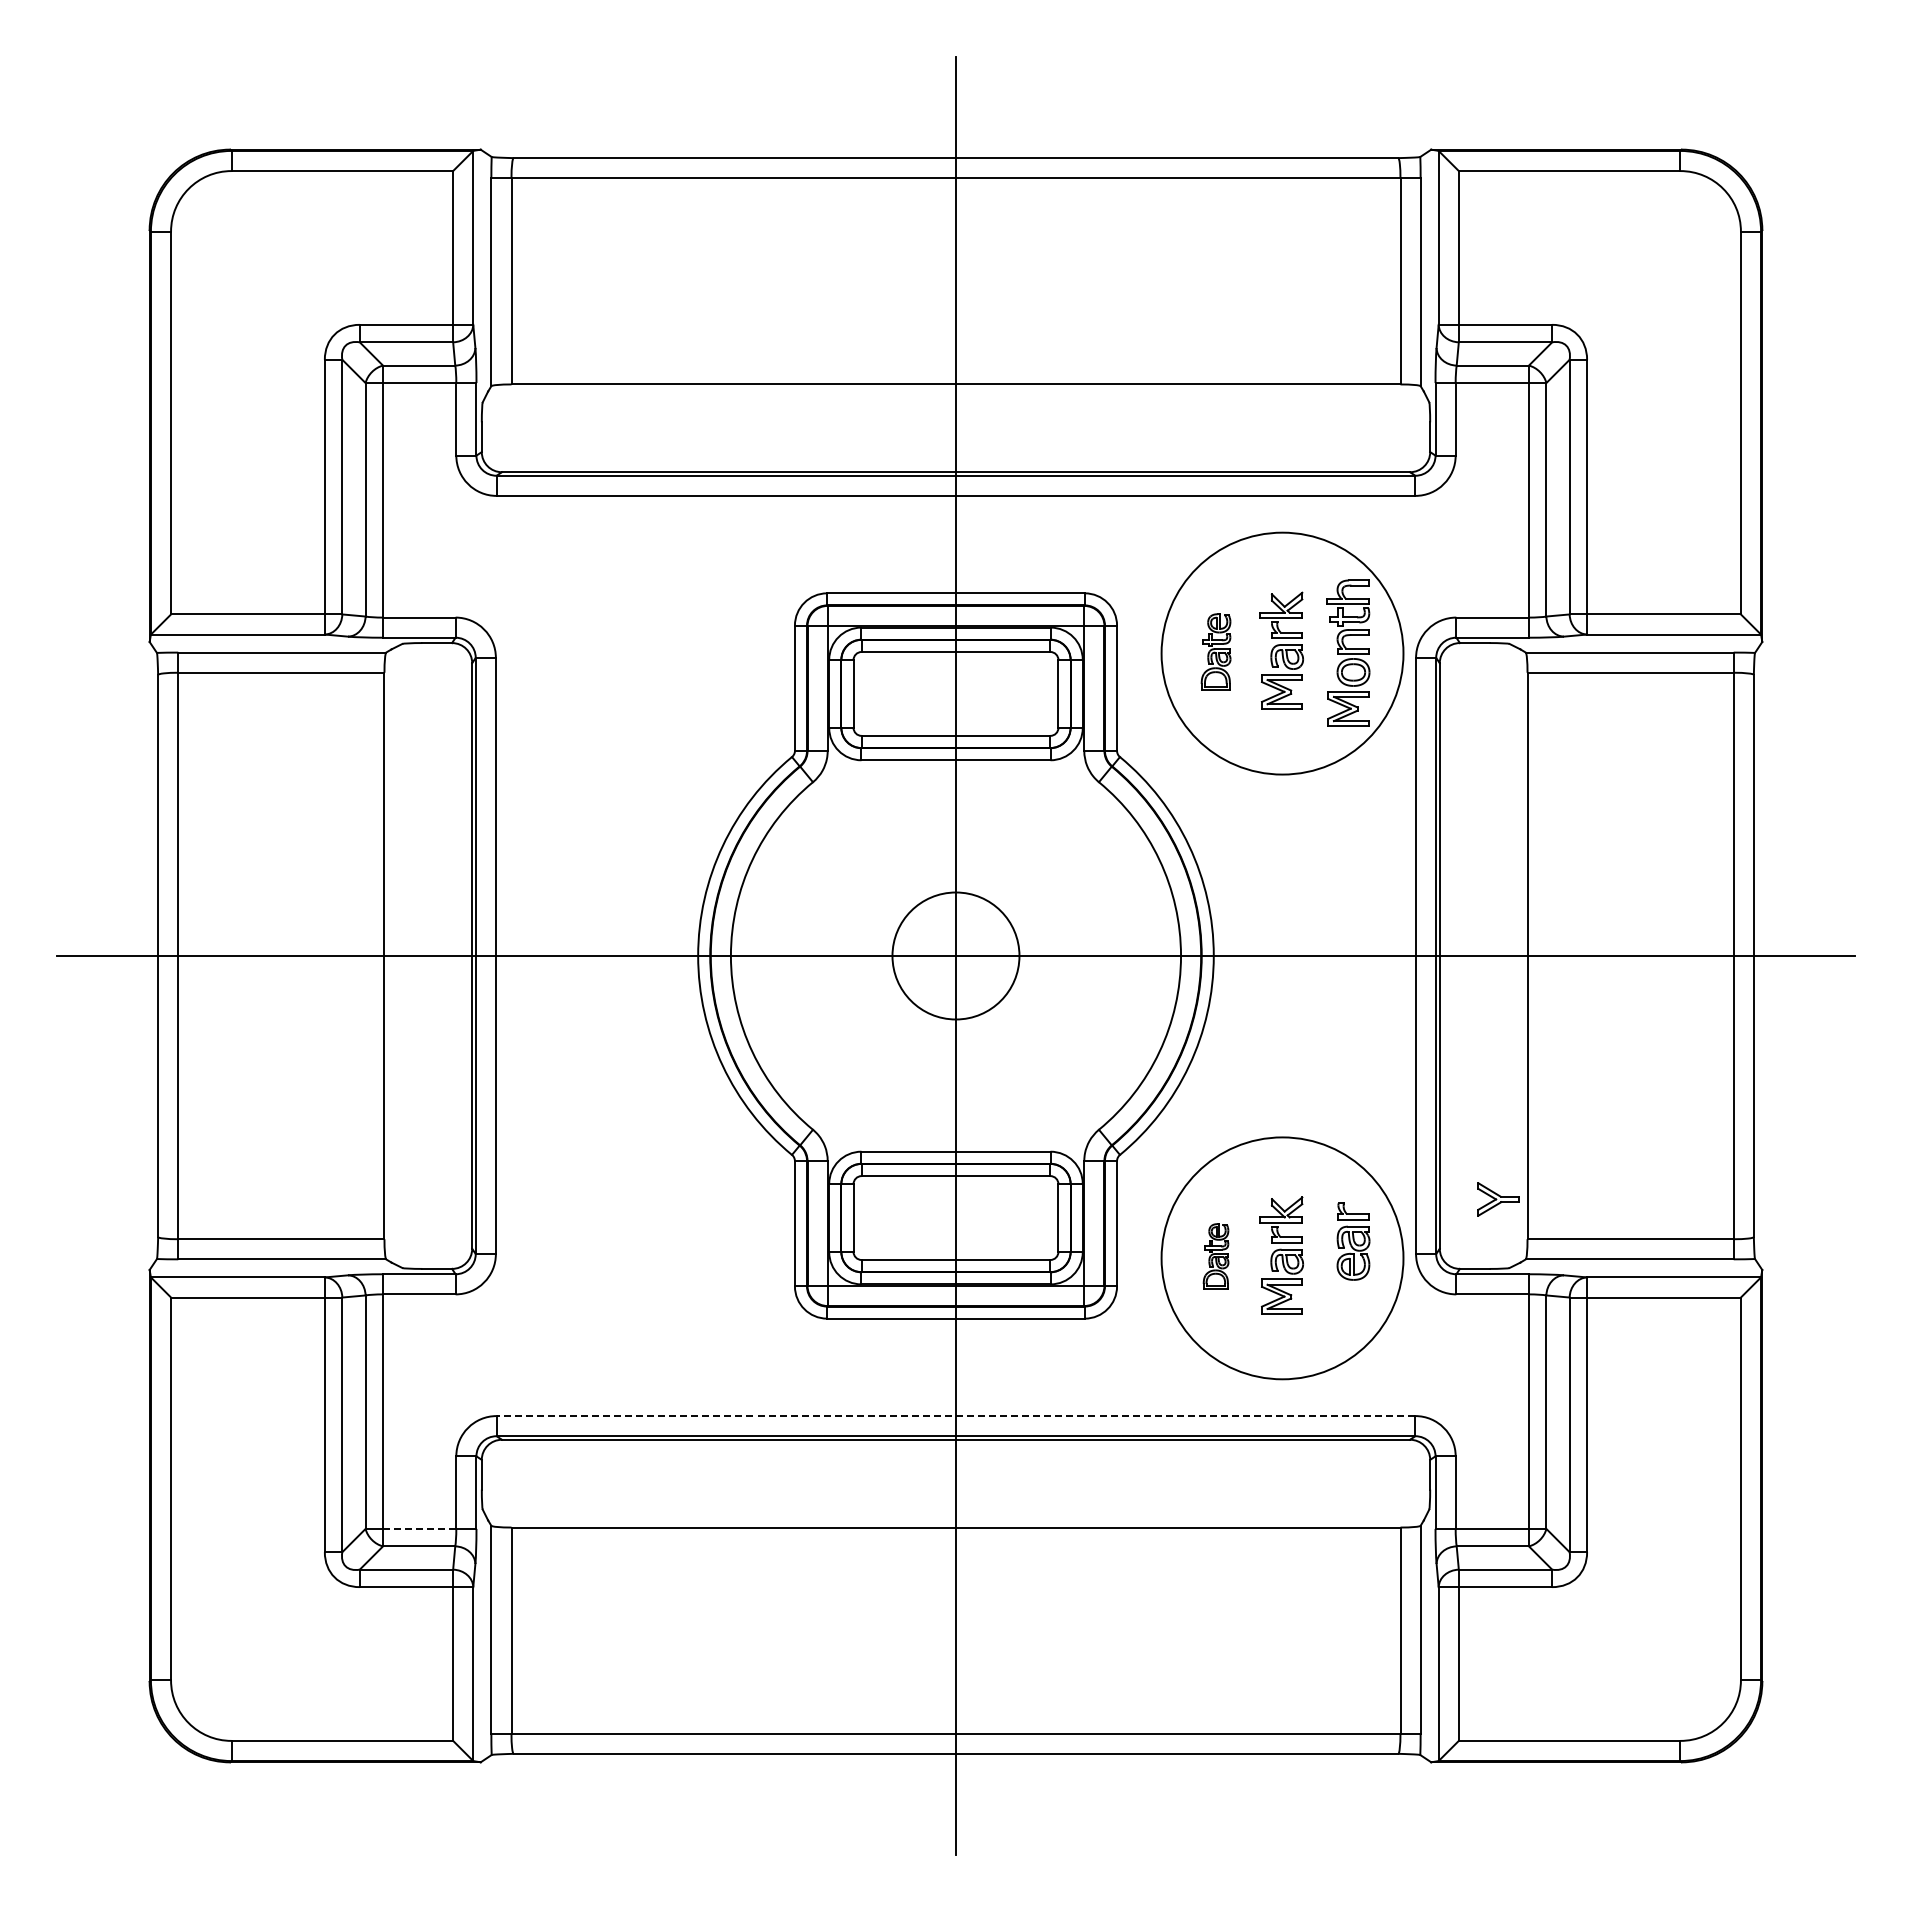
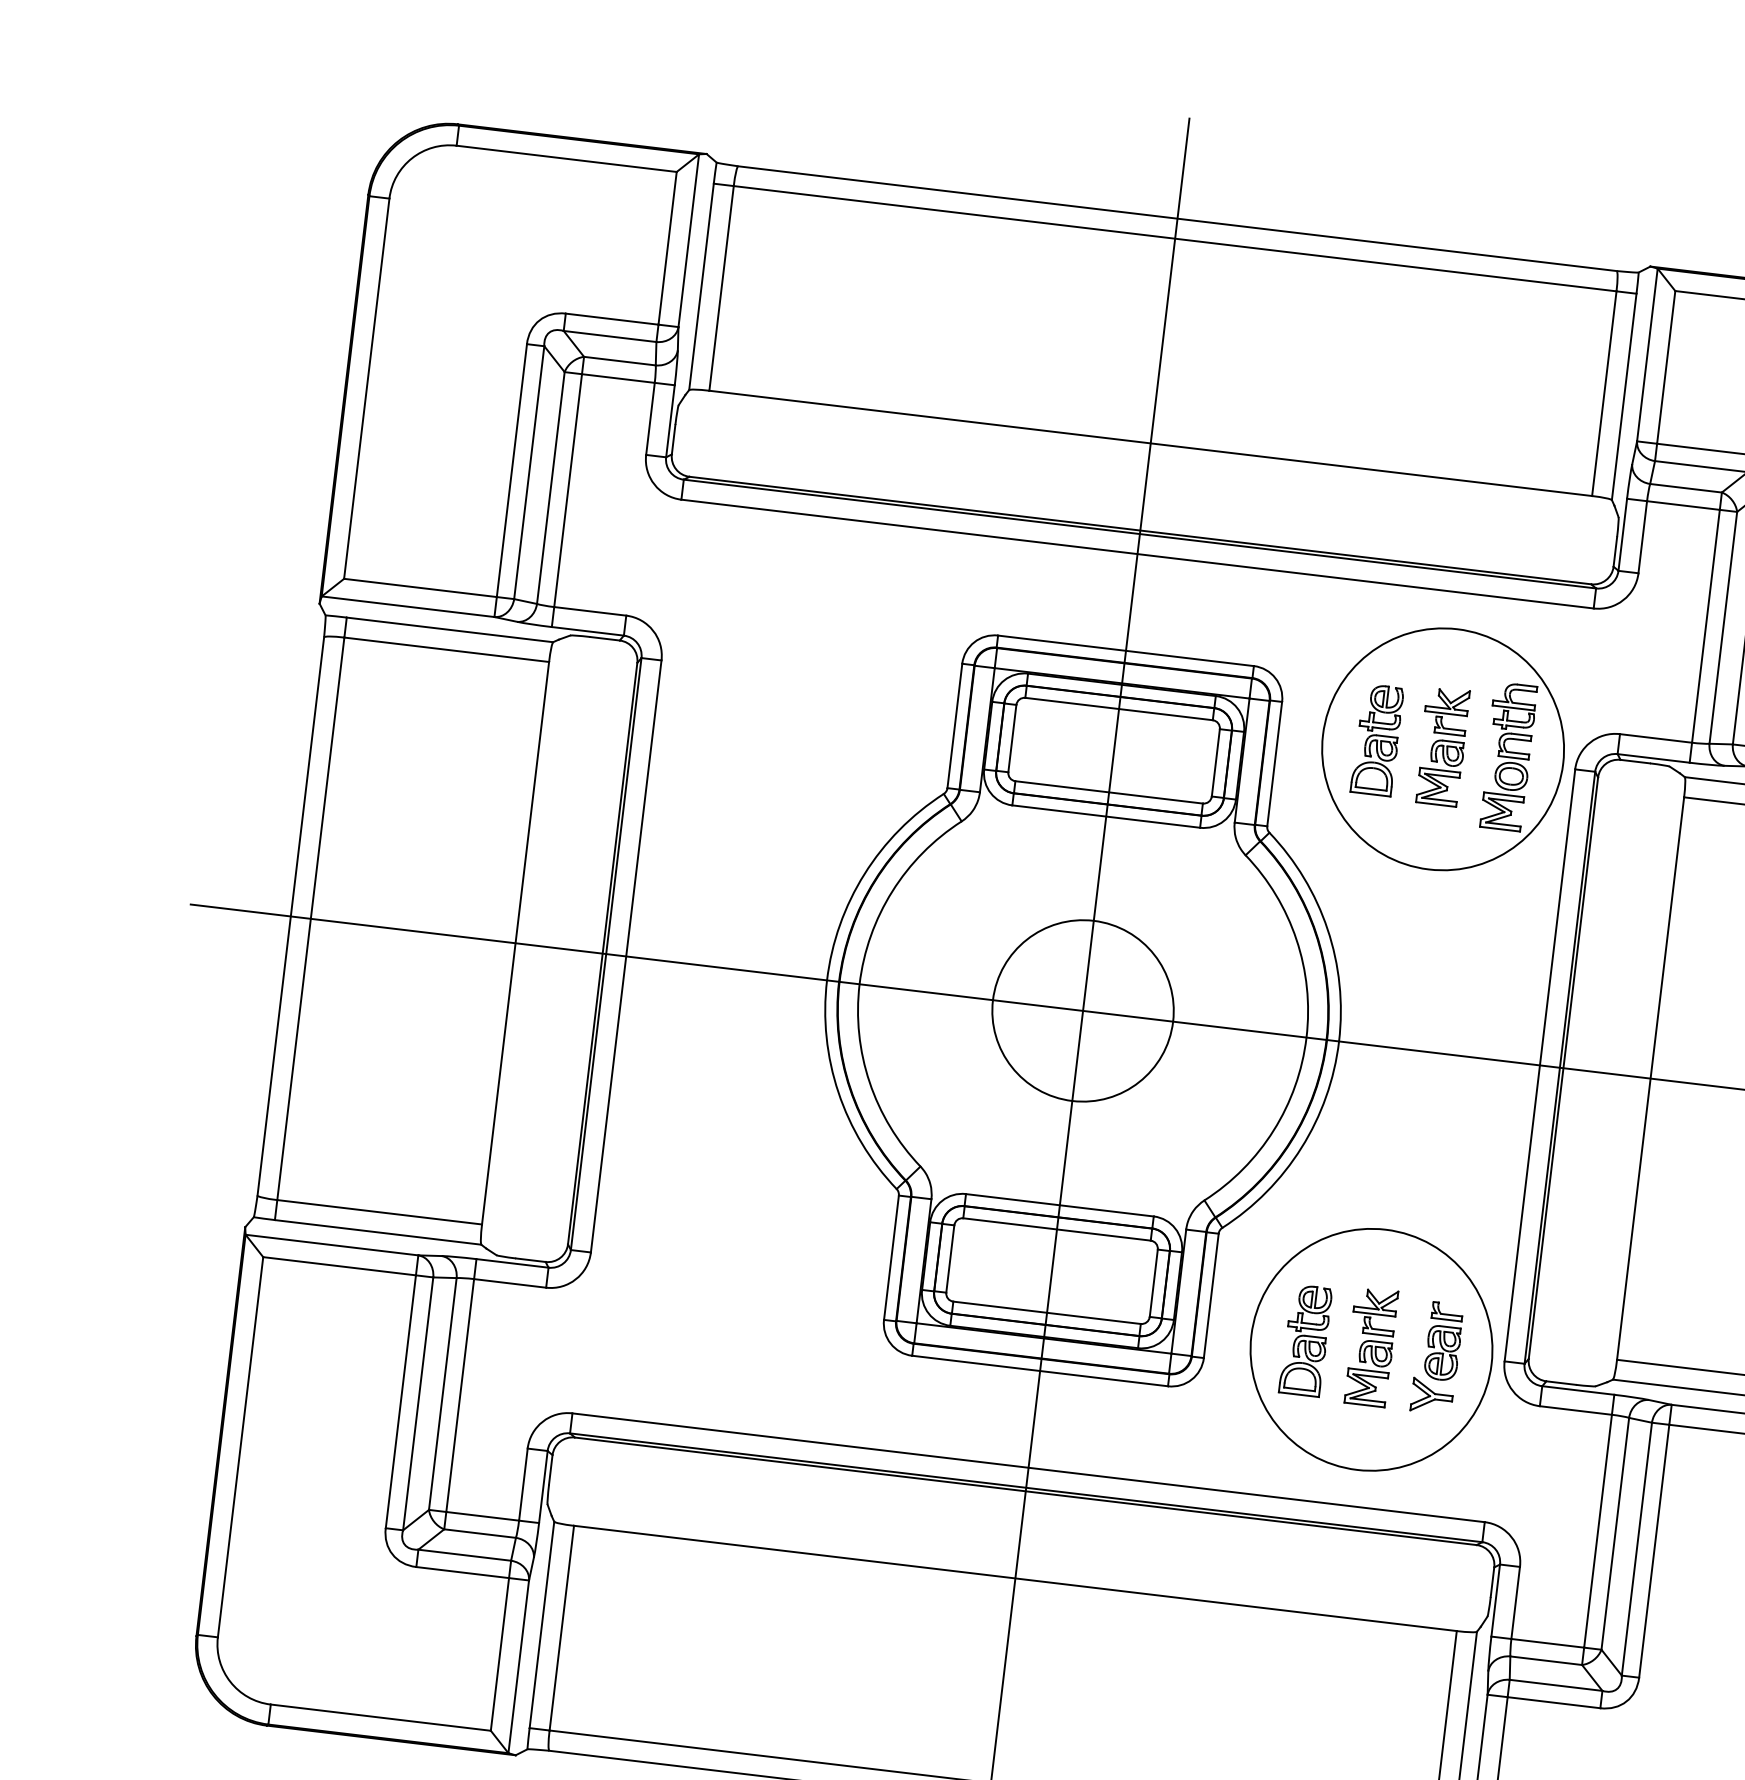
part: (1215, 652) -> (1376, 740), size x1.43
circle: (955, 955) -> (1082, 1010), size x1.43
part: (1498, 1199) -> (1432, 1396), moved
part: (1215, 1256) -> (1305, 1340), size x1.67
line: (955, 1416) -> (1028, 1468), dashed -> solid
line: (419, 1528) -> (482, 1515), dashed -> solid

